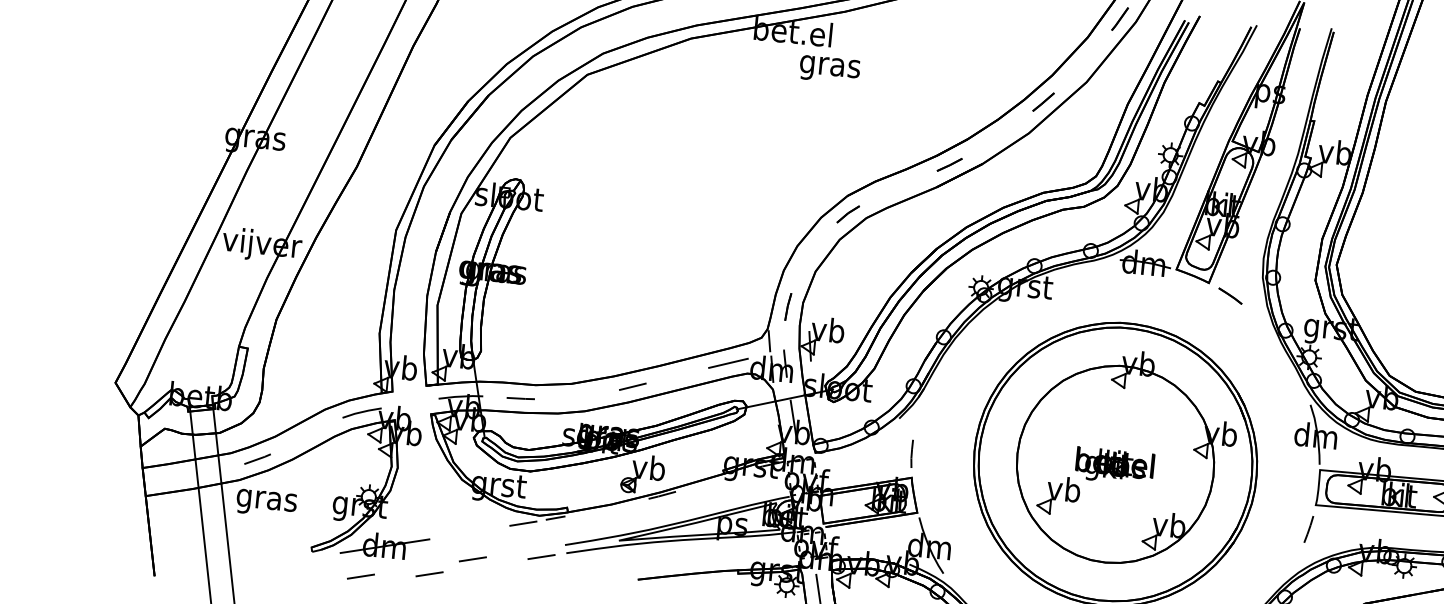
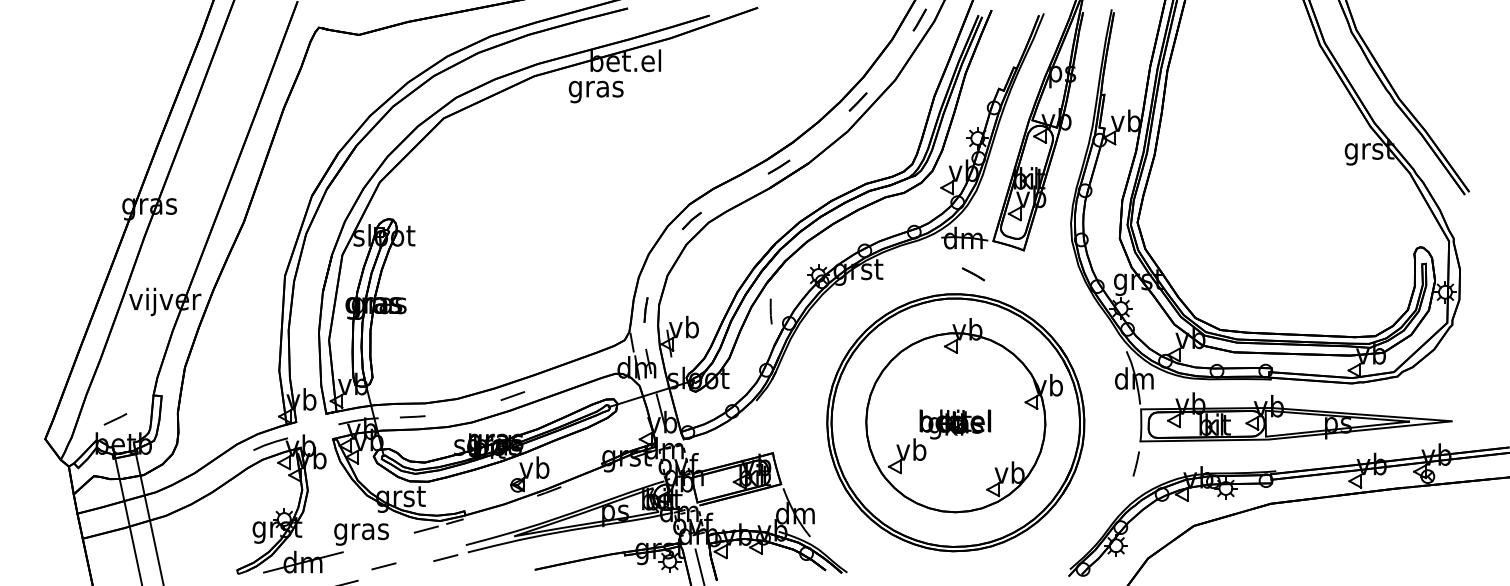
text: (829, 69) -> (595, 91), moved
line: (1230, 296) -> (973, 274), moved
line: (728, 363) -> (597, 366), removed
line: (911, 453) -> (770, 311), moved
line: (257, 459) -> (115, 419), moved
text: (266, 503) -> (361, 534), moved

